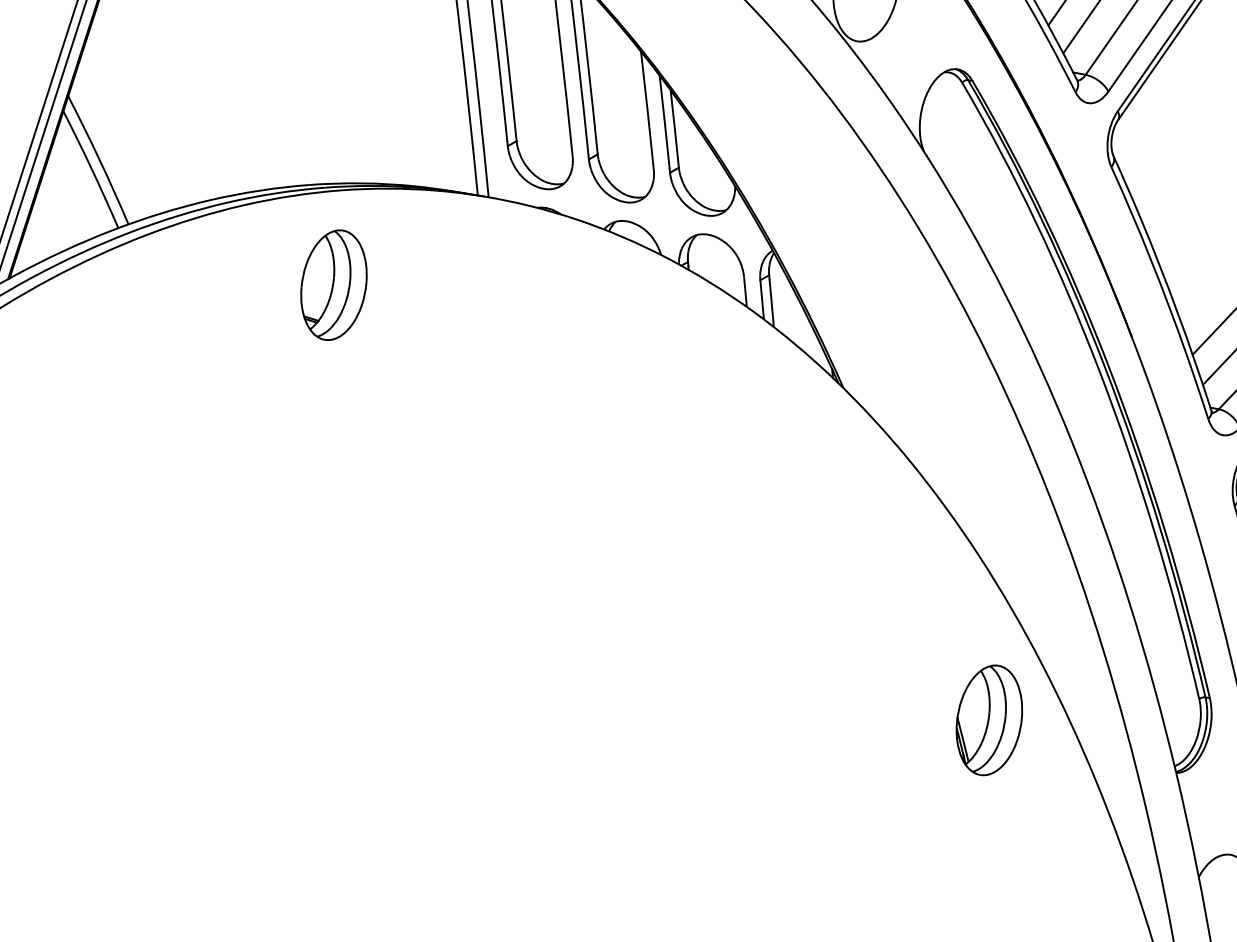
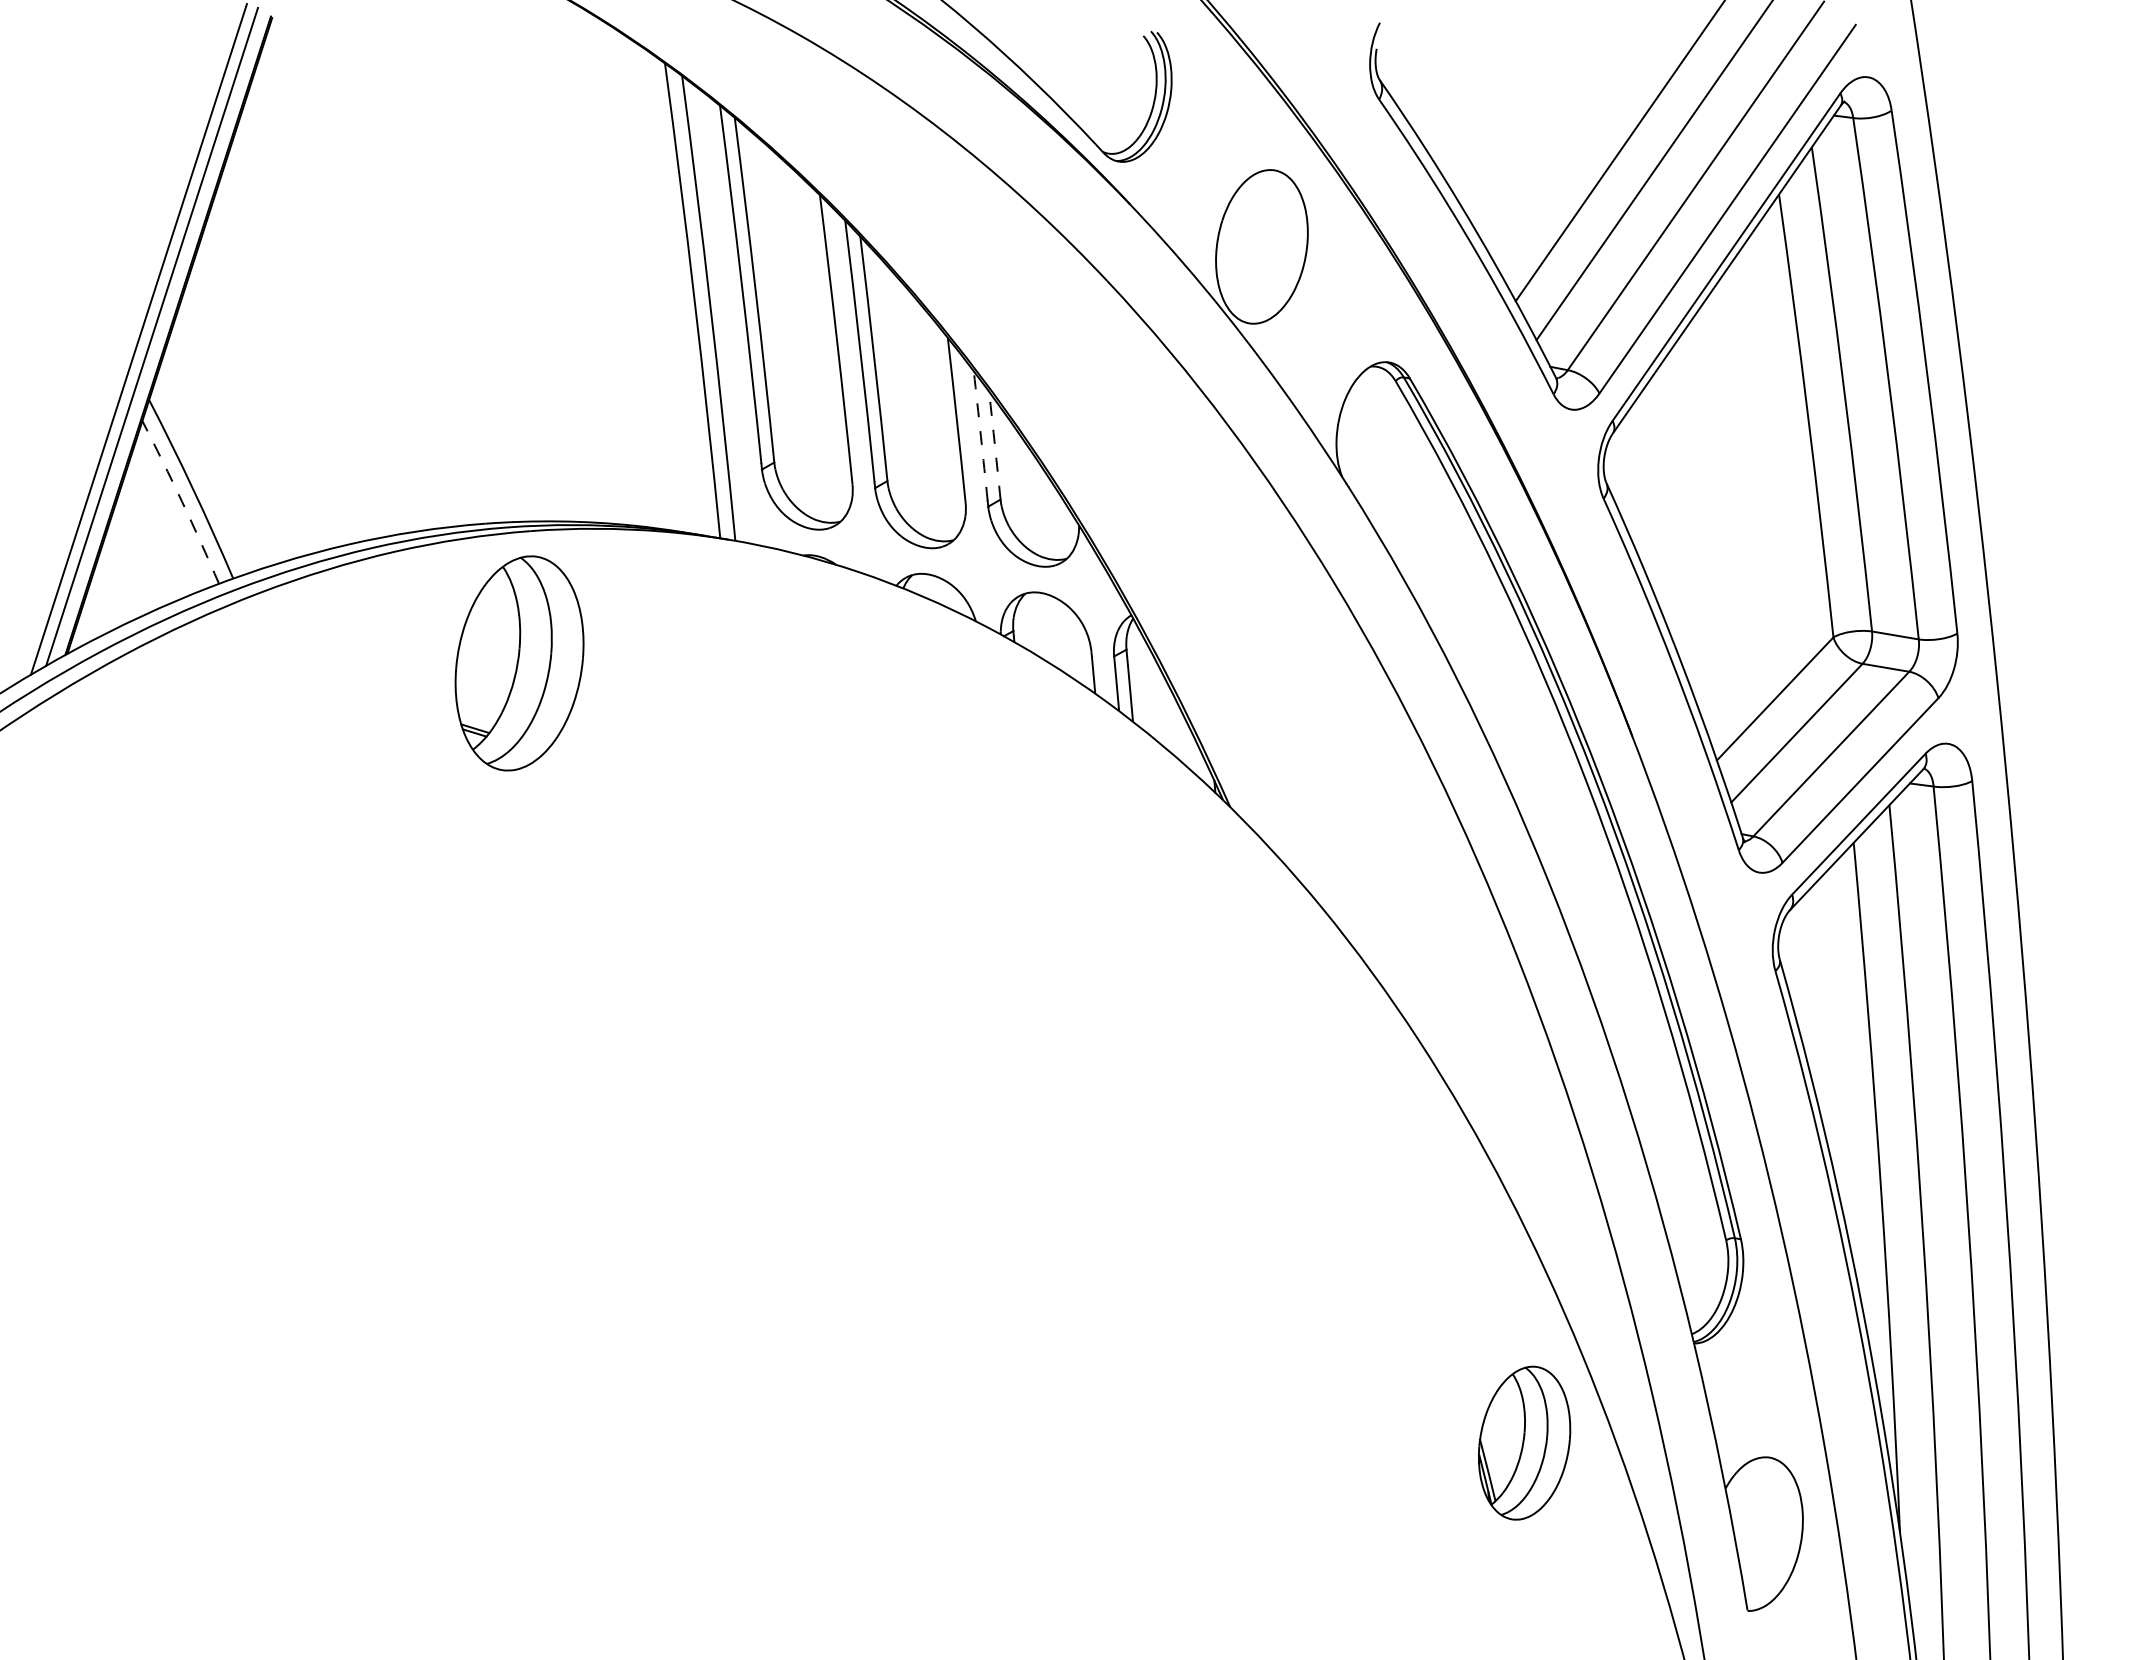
arc: (664, 122) -> (980, 436), solid -> dashed
arc: (674, 128) -> (994, 445), solid -> dashed
arc: (92, 169) -> (182, 501), solid -> dashed
part: (333, 285) -> (519, 663), size x1.4
part: (989, 719) -> (1524, 1442), moved

